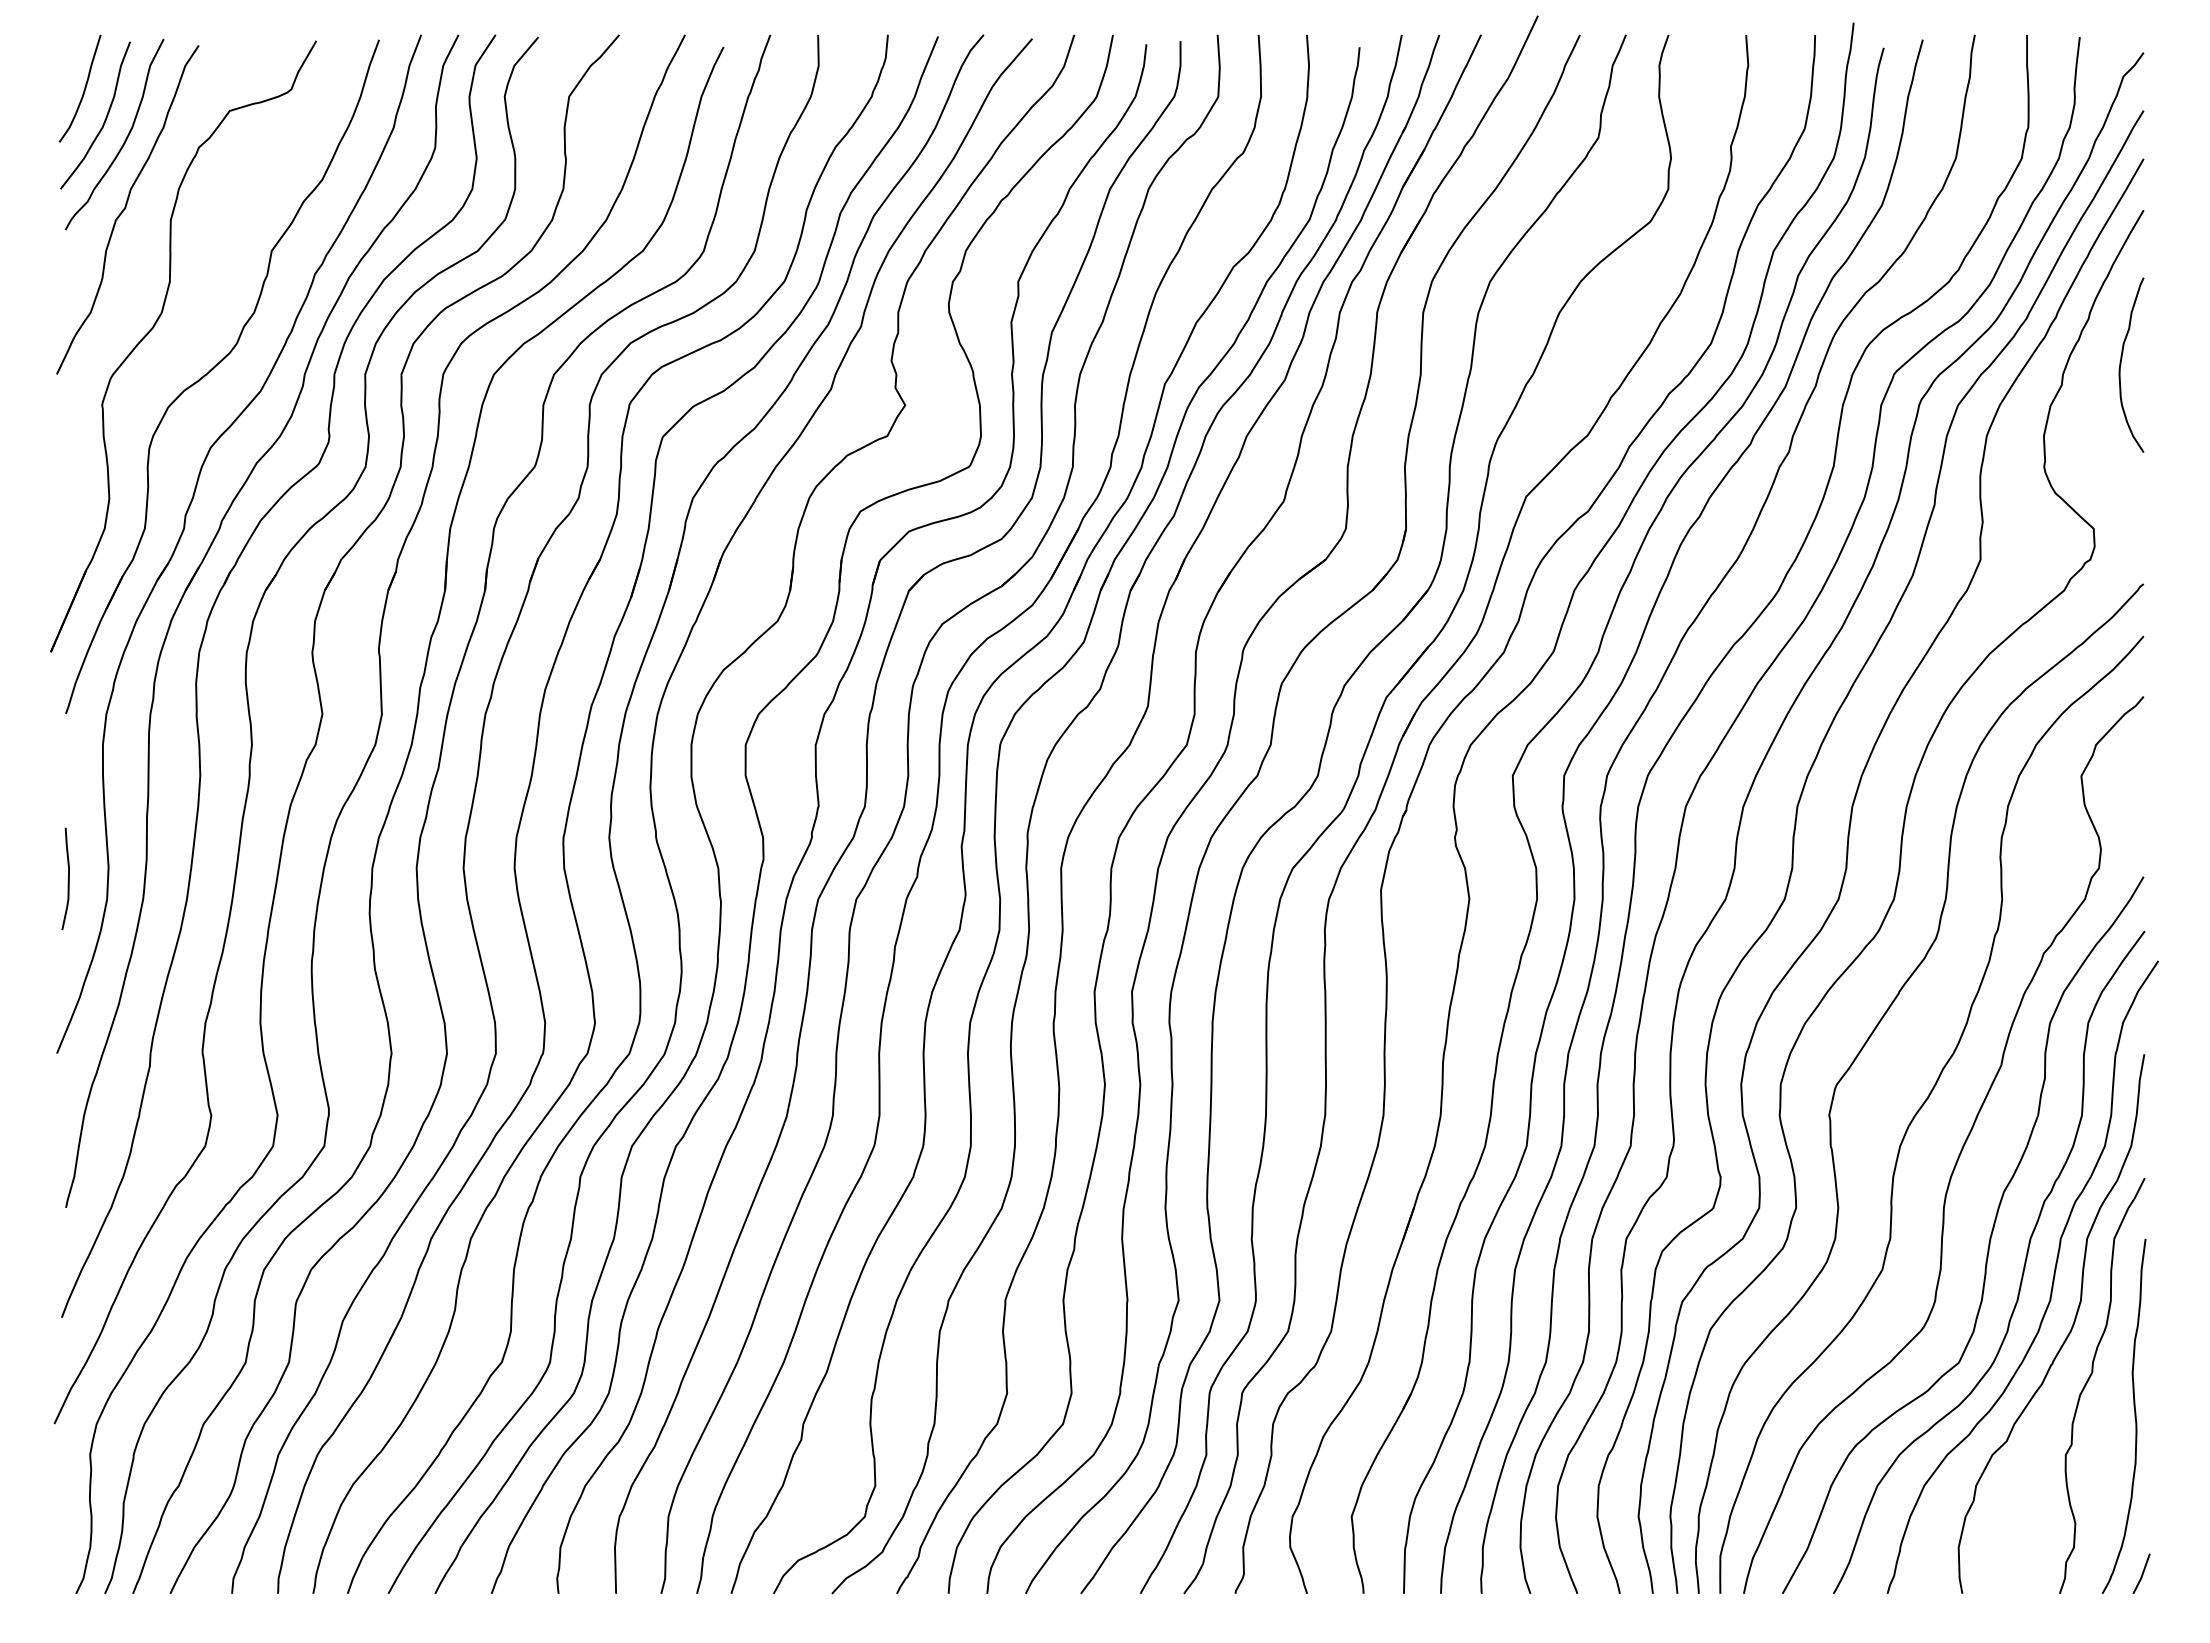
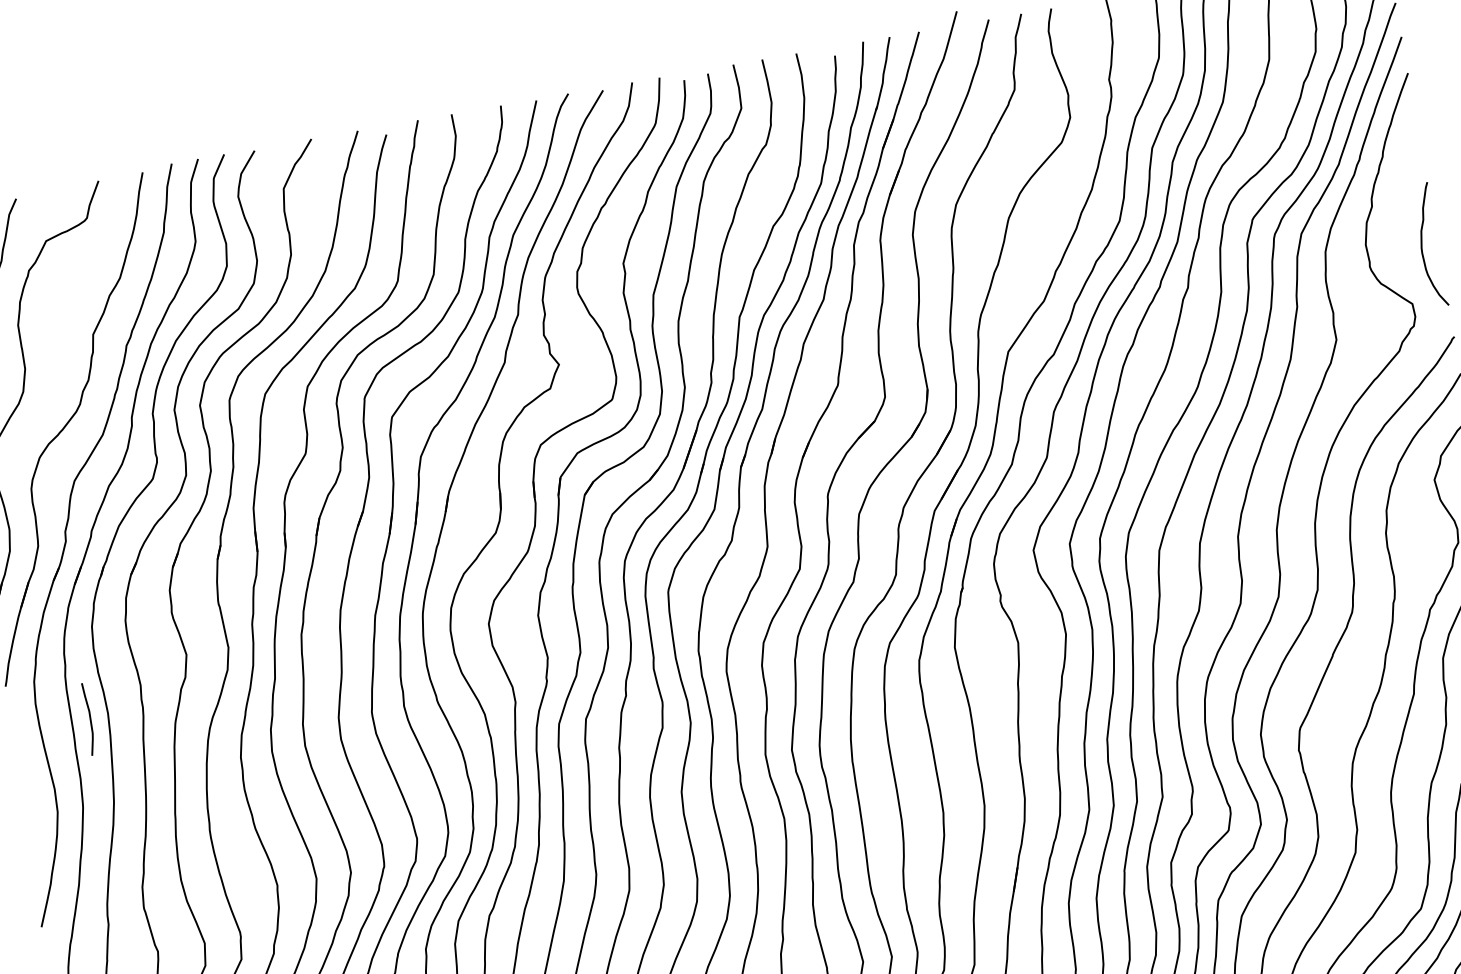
curve: (2121, 364) -> (1422, 246), moved
curve: (68, 878) -> (90, 718), moved

